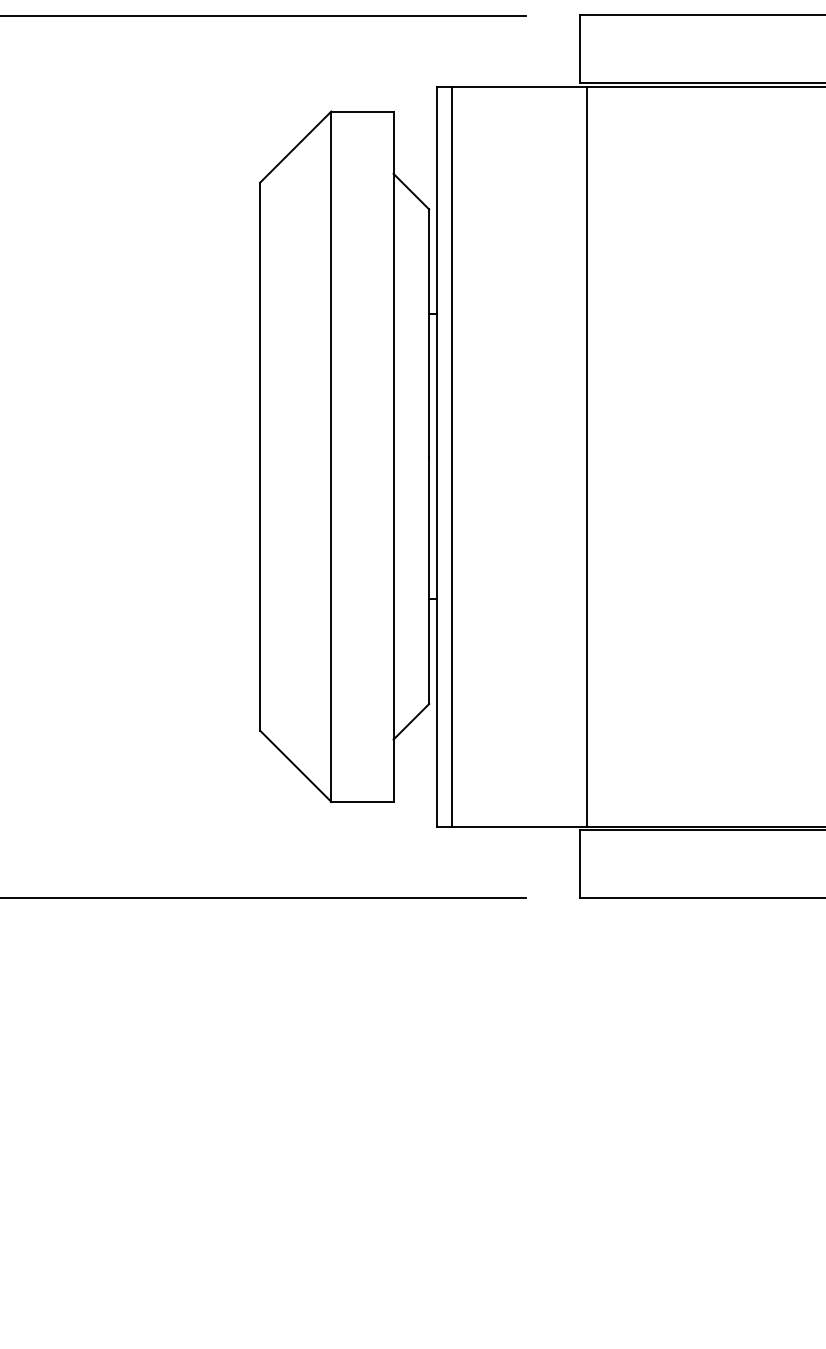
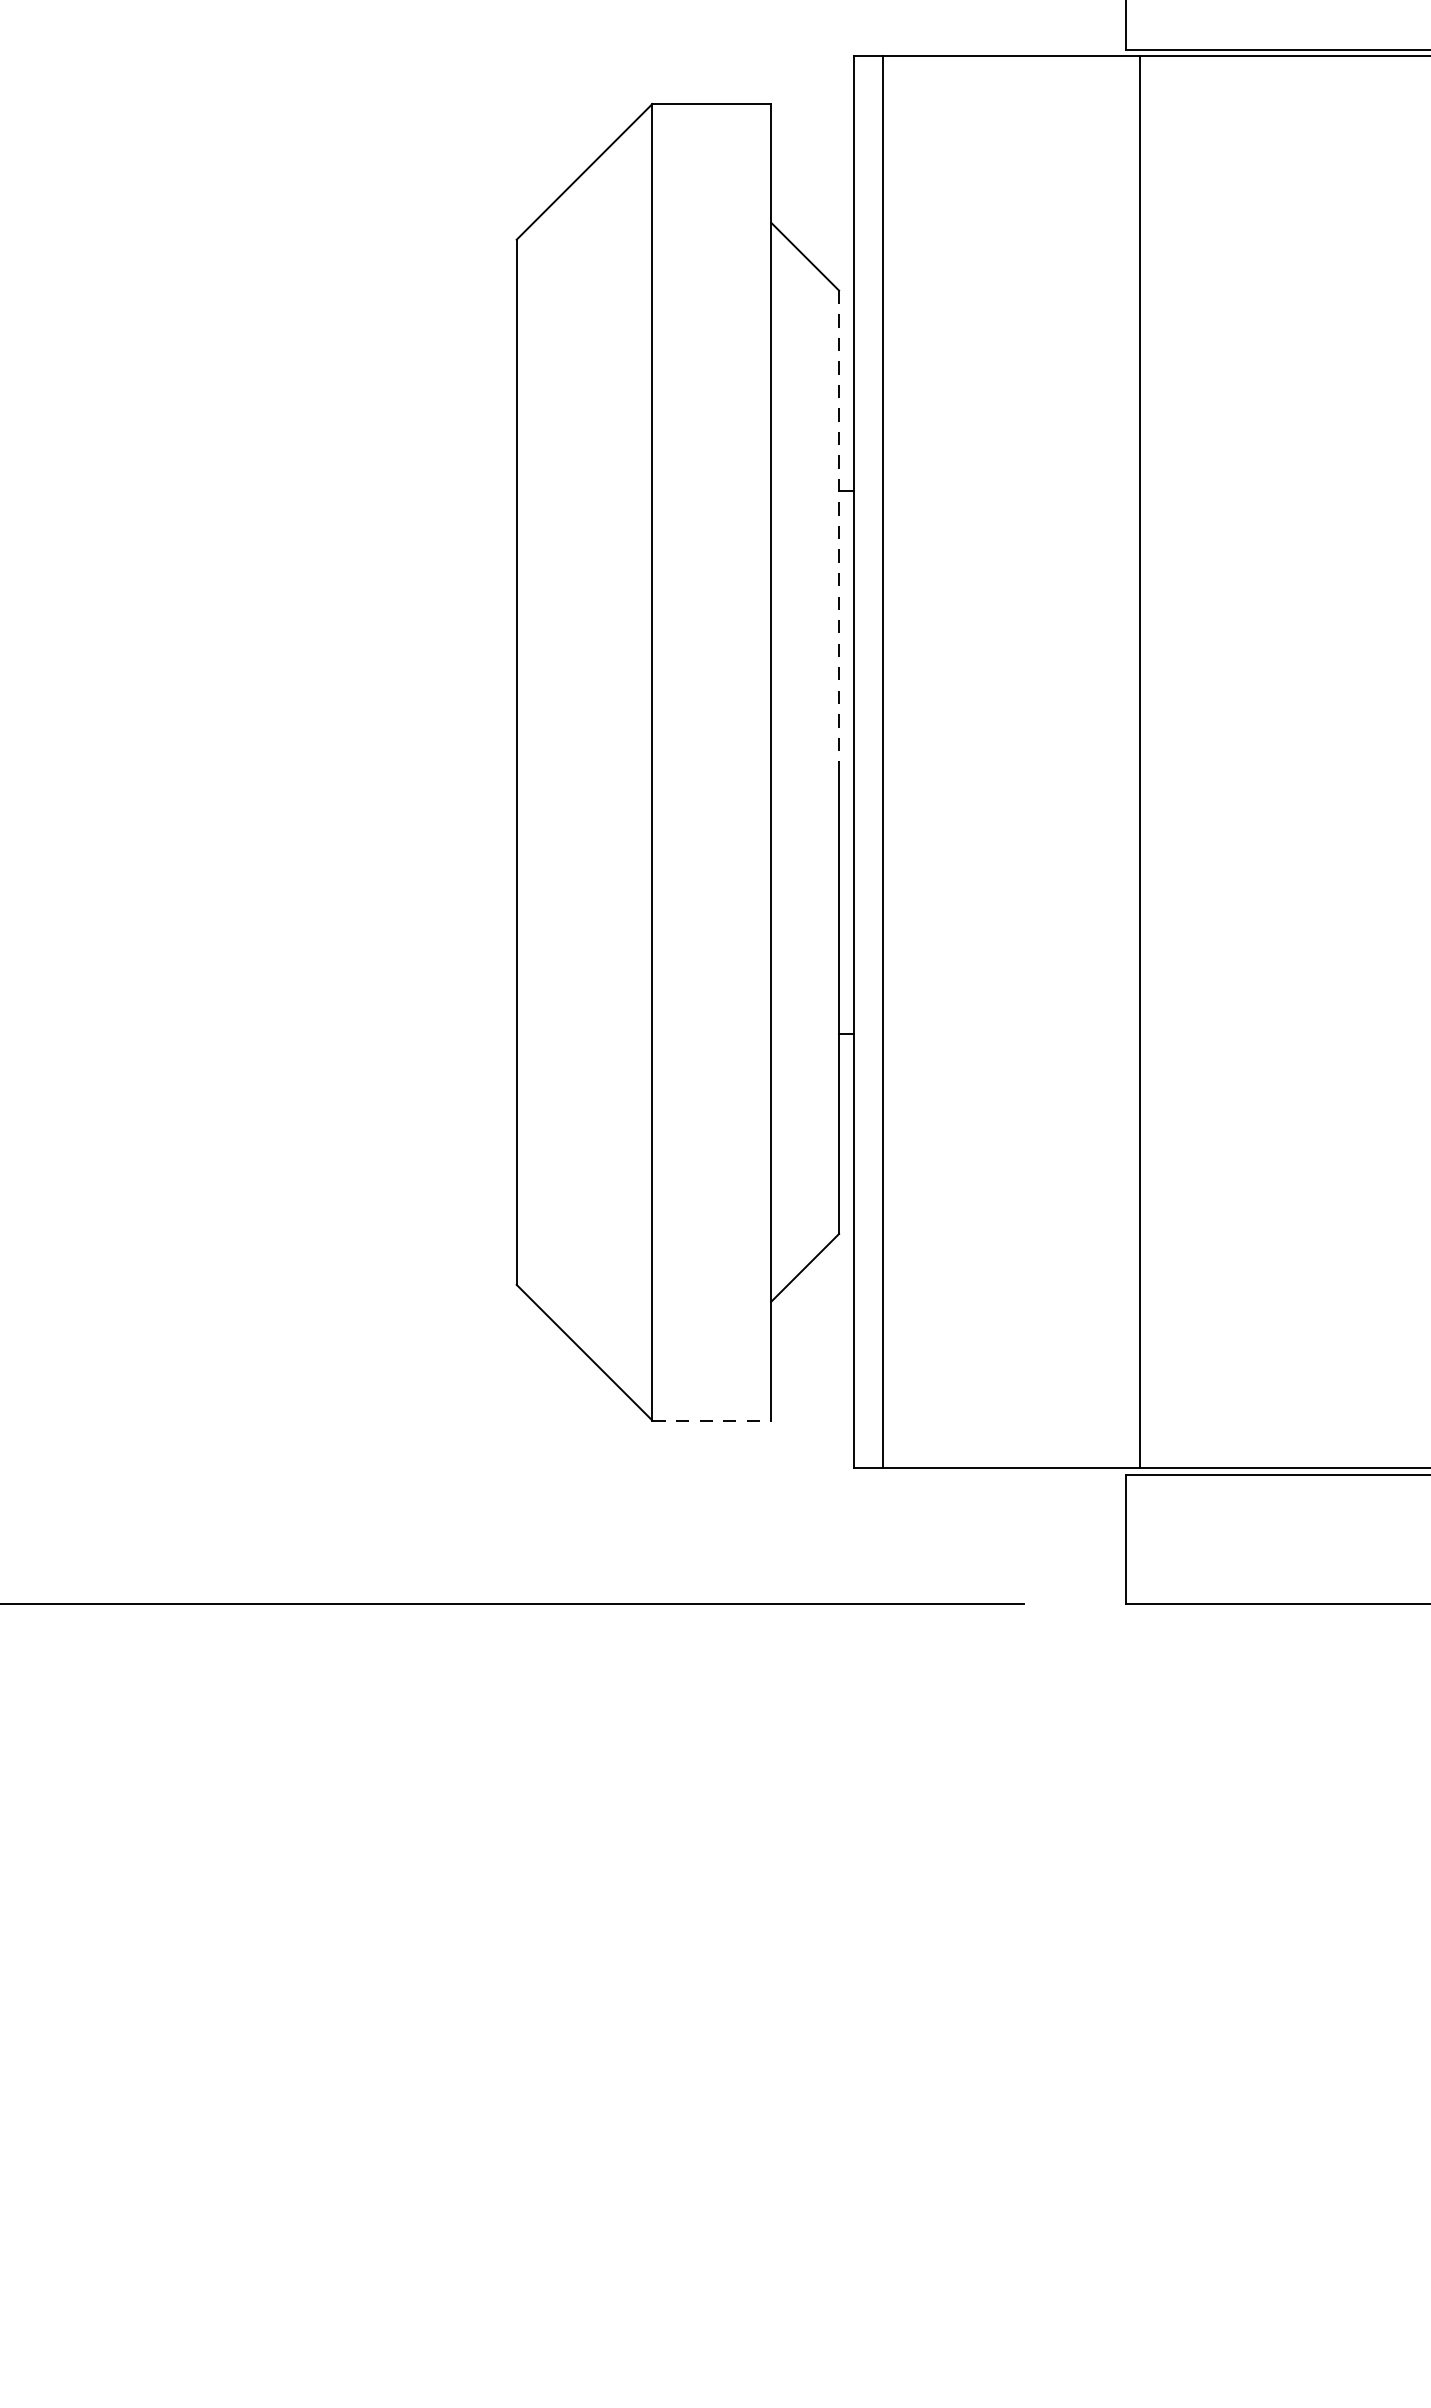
line: (429, 333) -> (839, 527), solid -> dashed
line: (362, 801) -> (711, 1419), solid -> dashed

